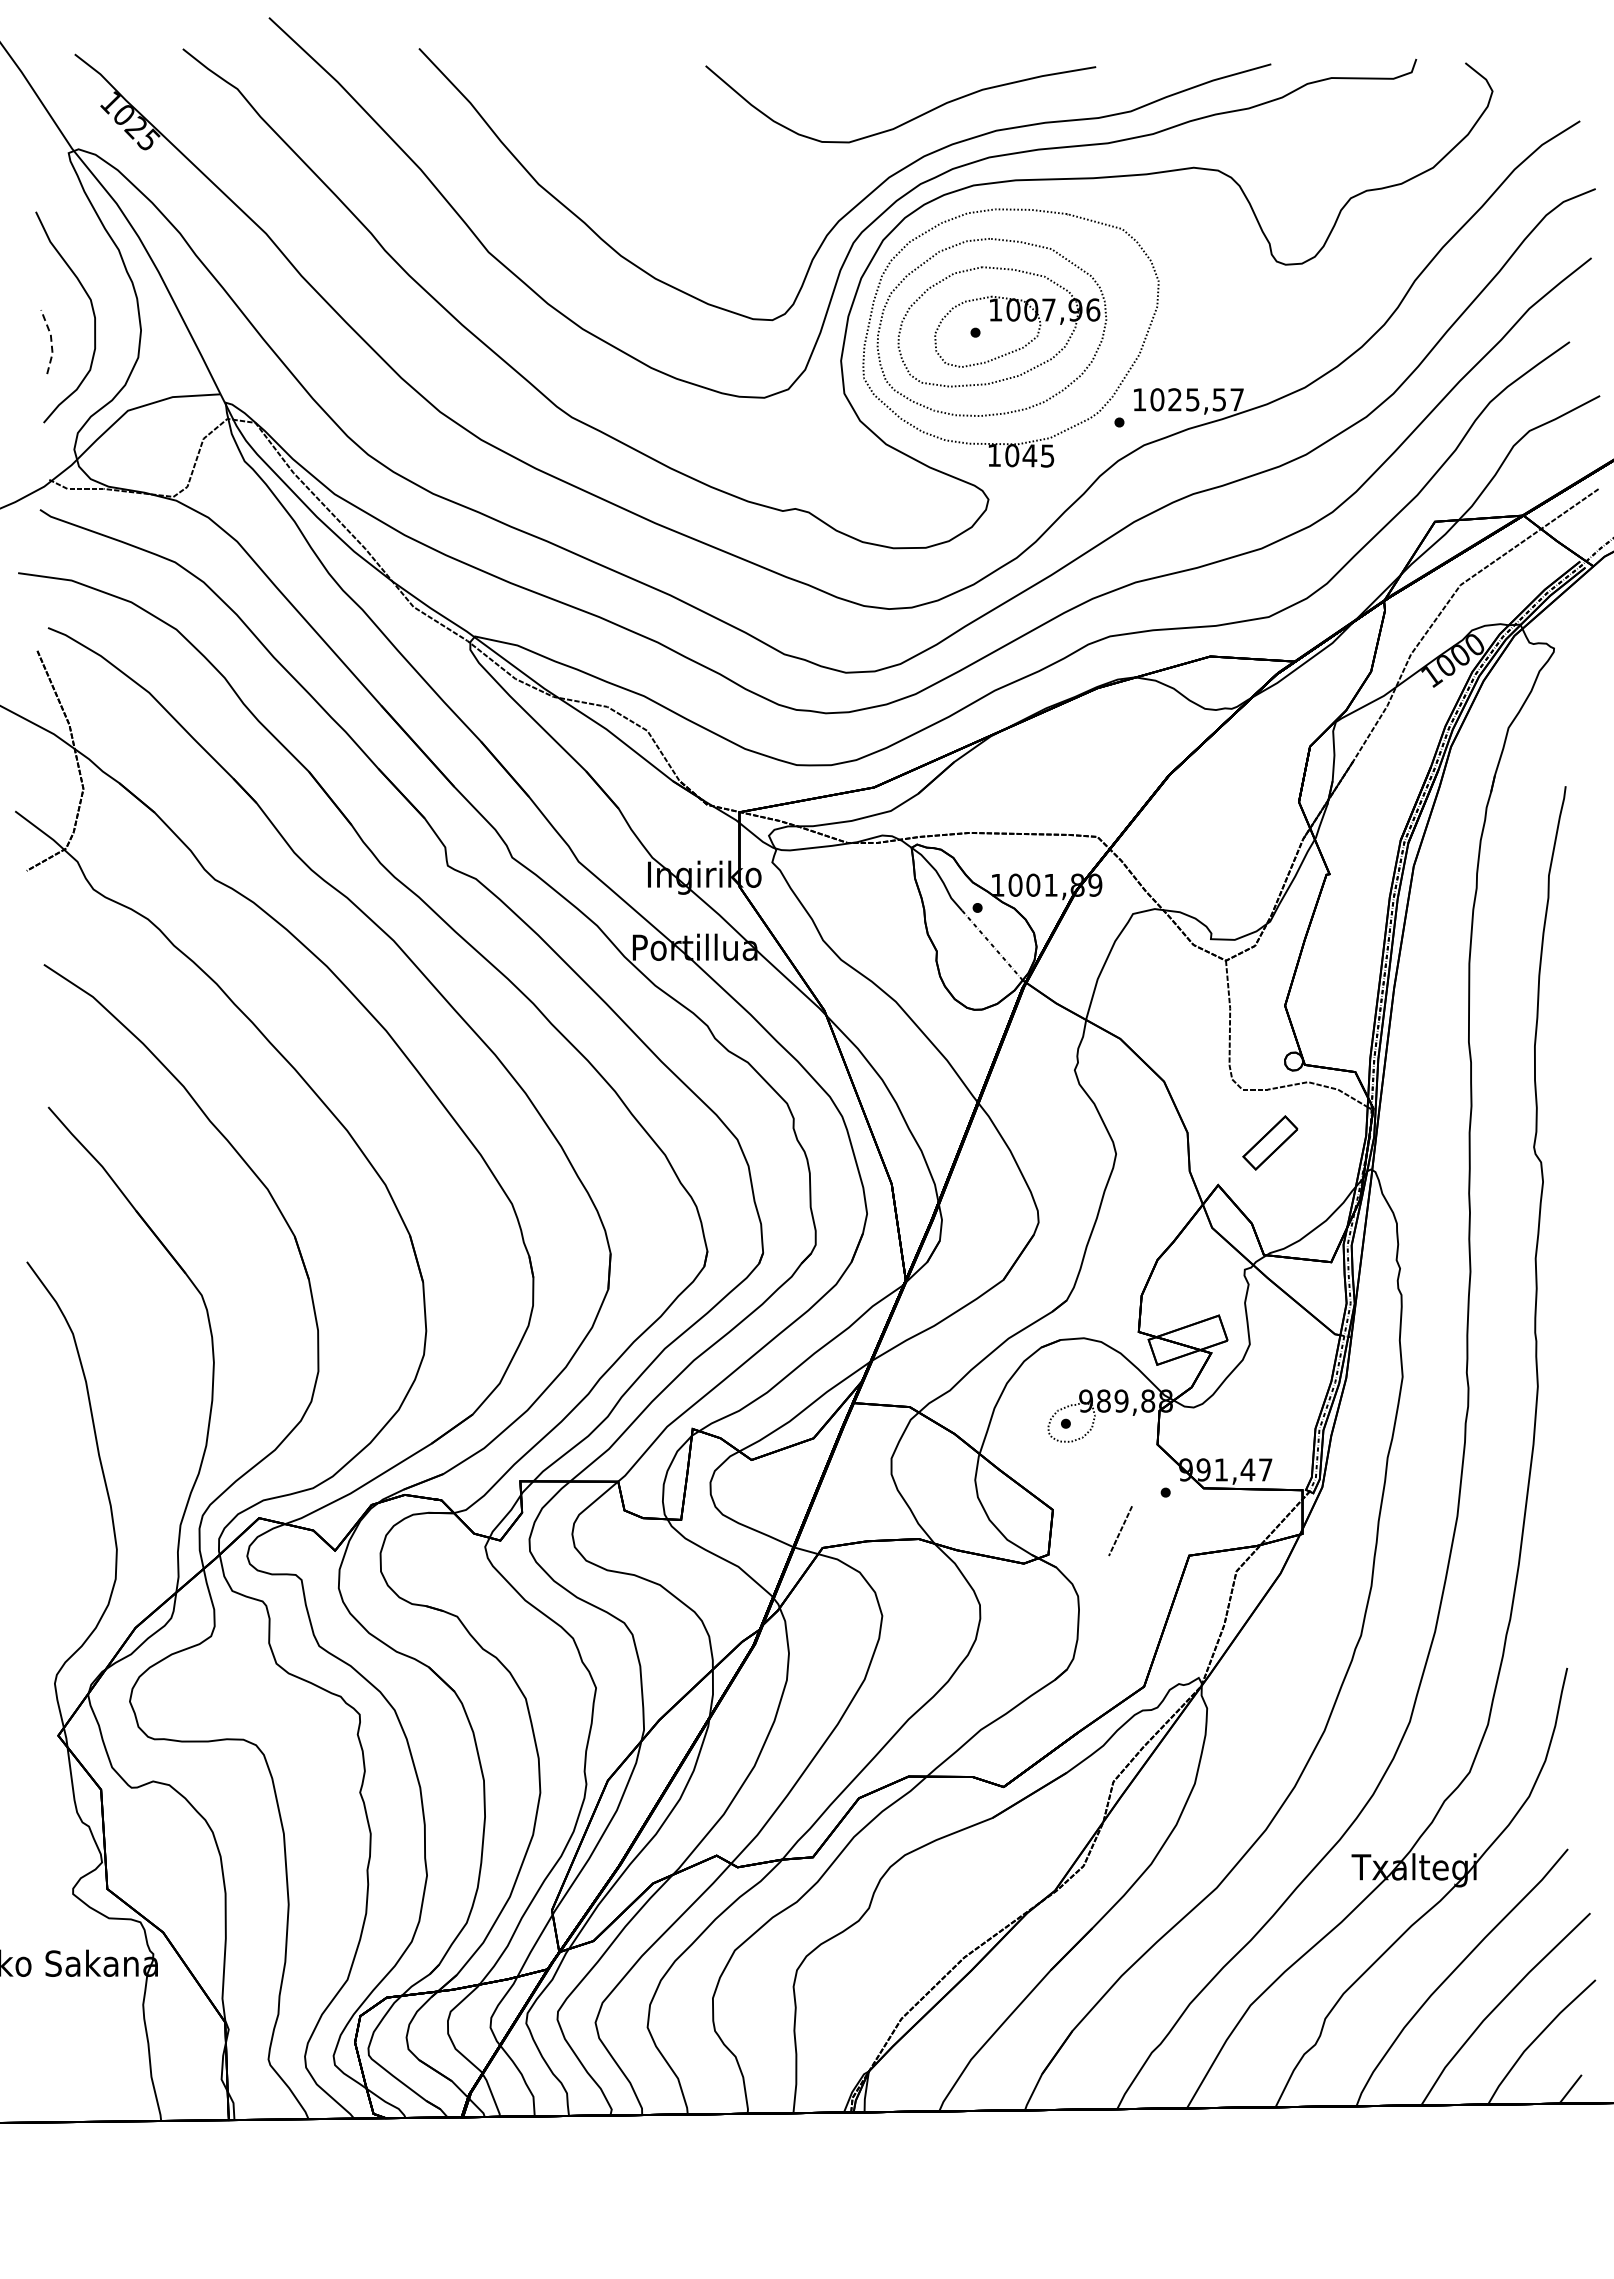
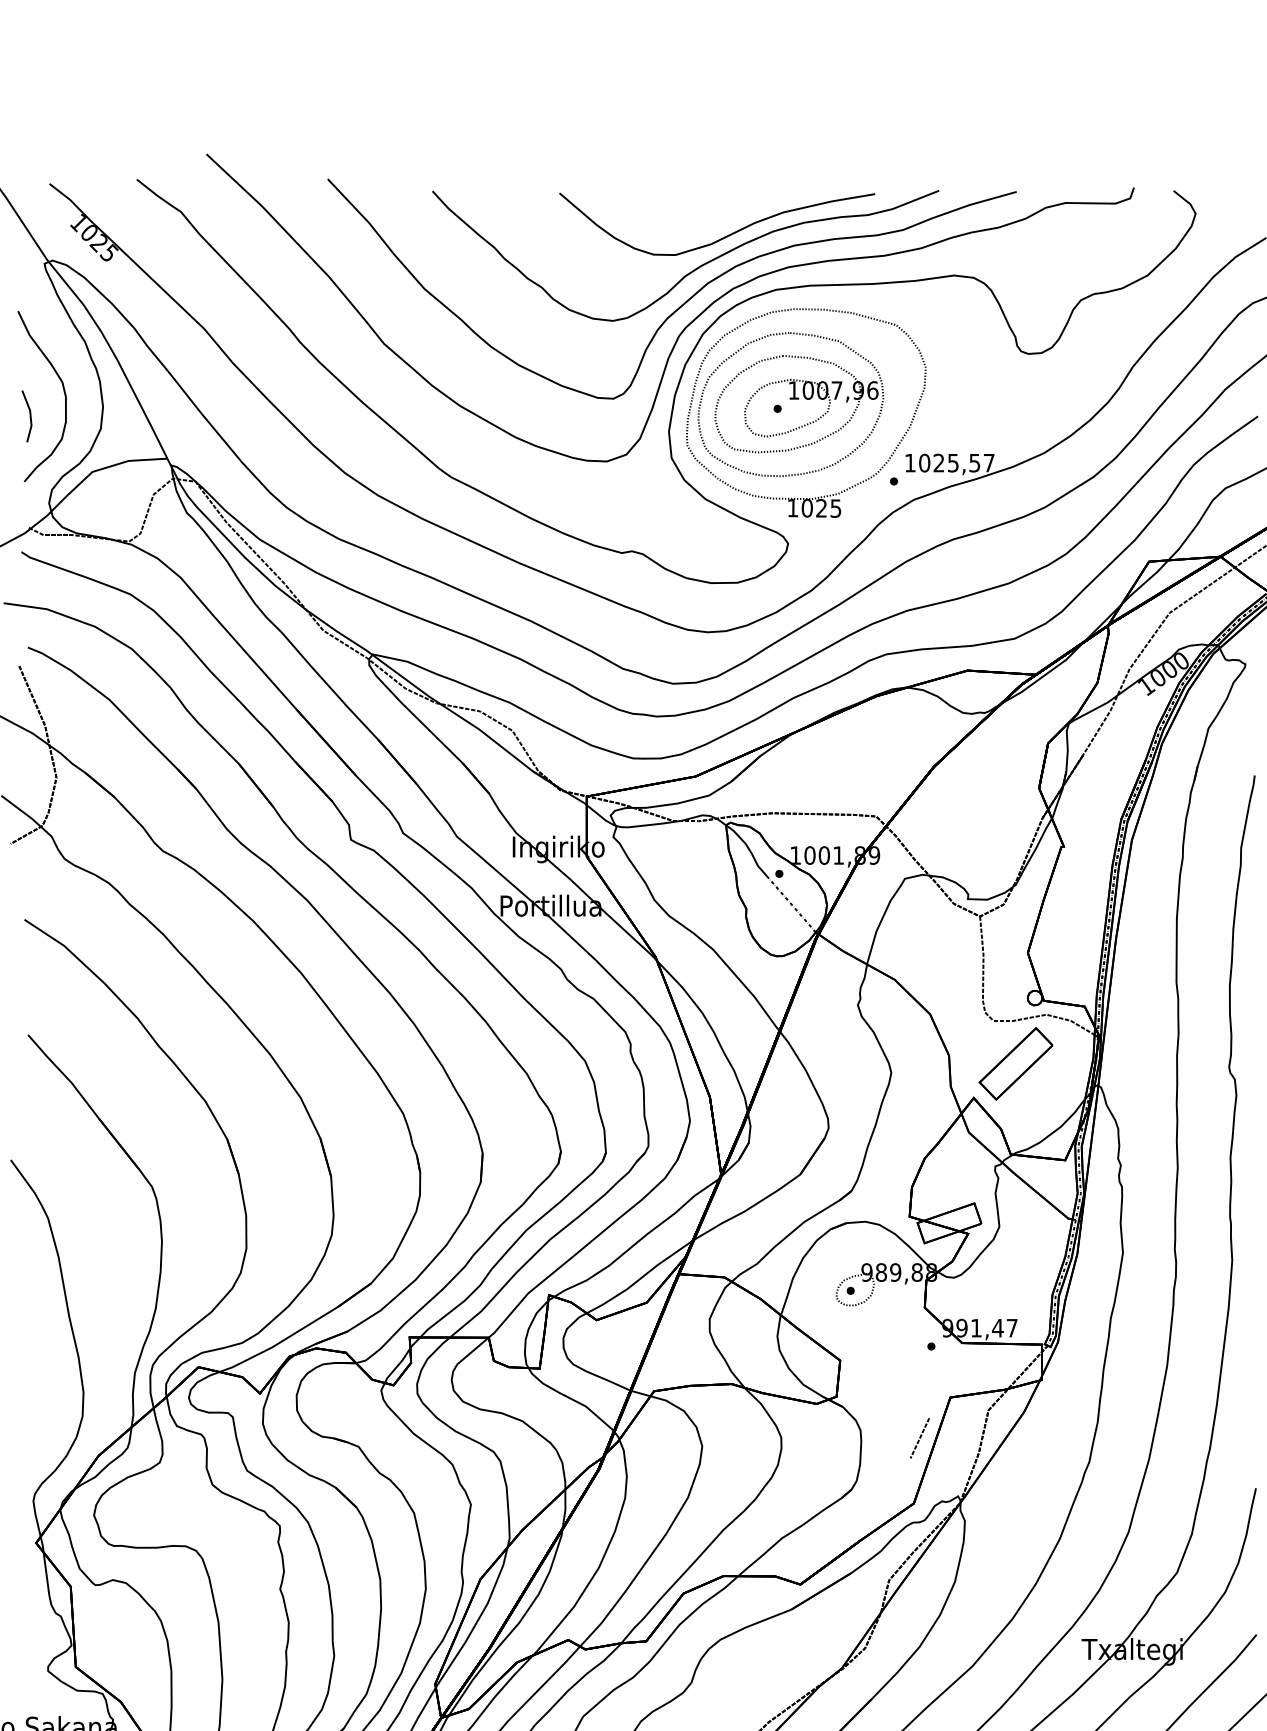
curve: (873, 159) -> (695, 268), added
line: (51, 341) -> (30, 415), dashed -> solid
text: (1029, 455) -> (821, 508), 1045 -> 1025
part: (1270, 1142) -> (1016, 1063), size x1.67
line: (1120, 1531) -> (919, 1438), moved

